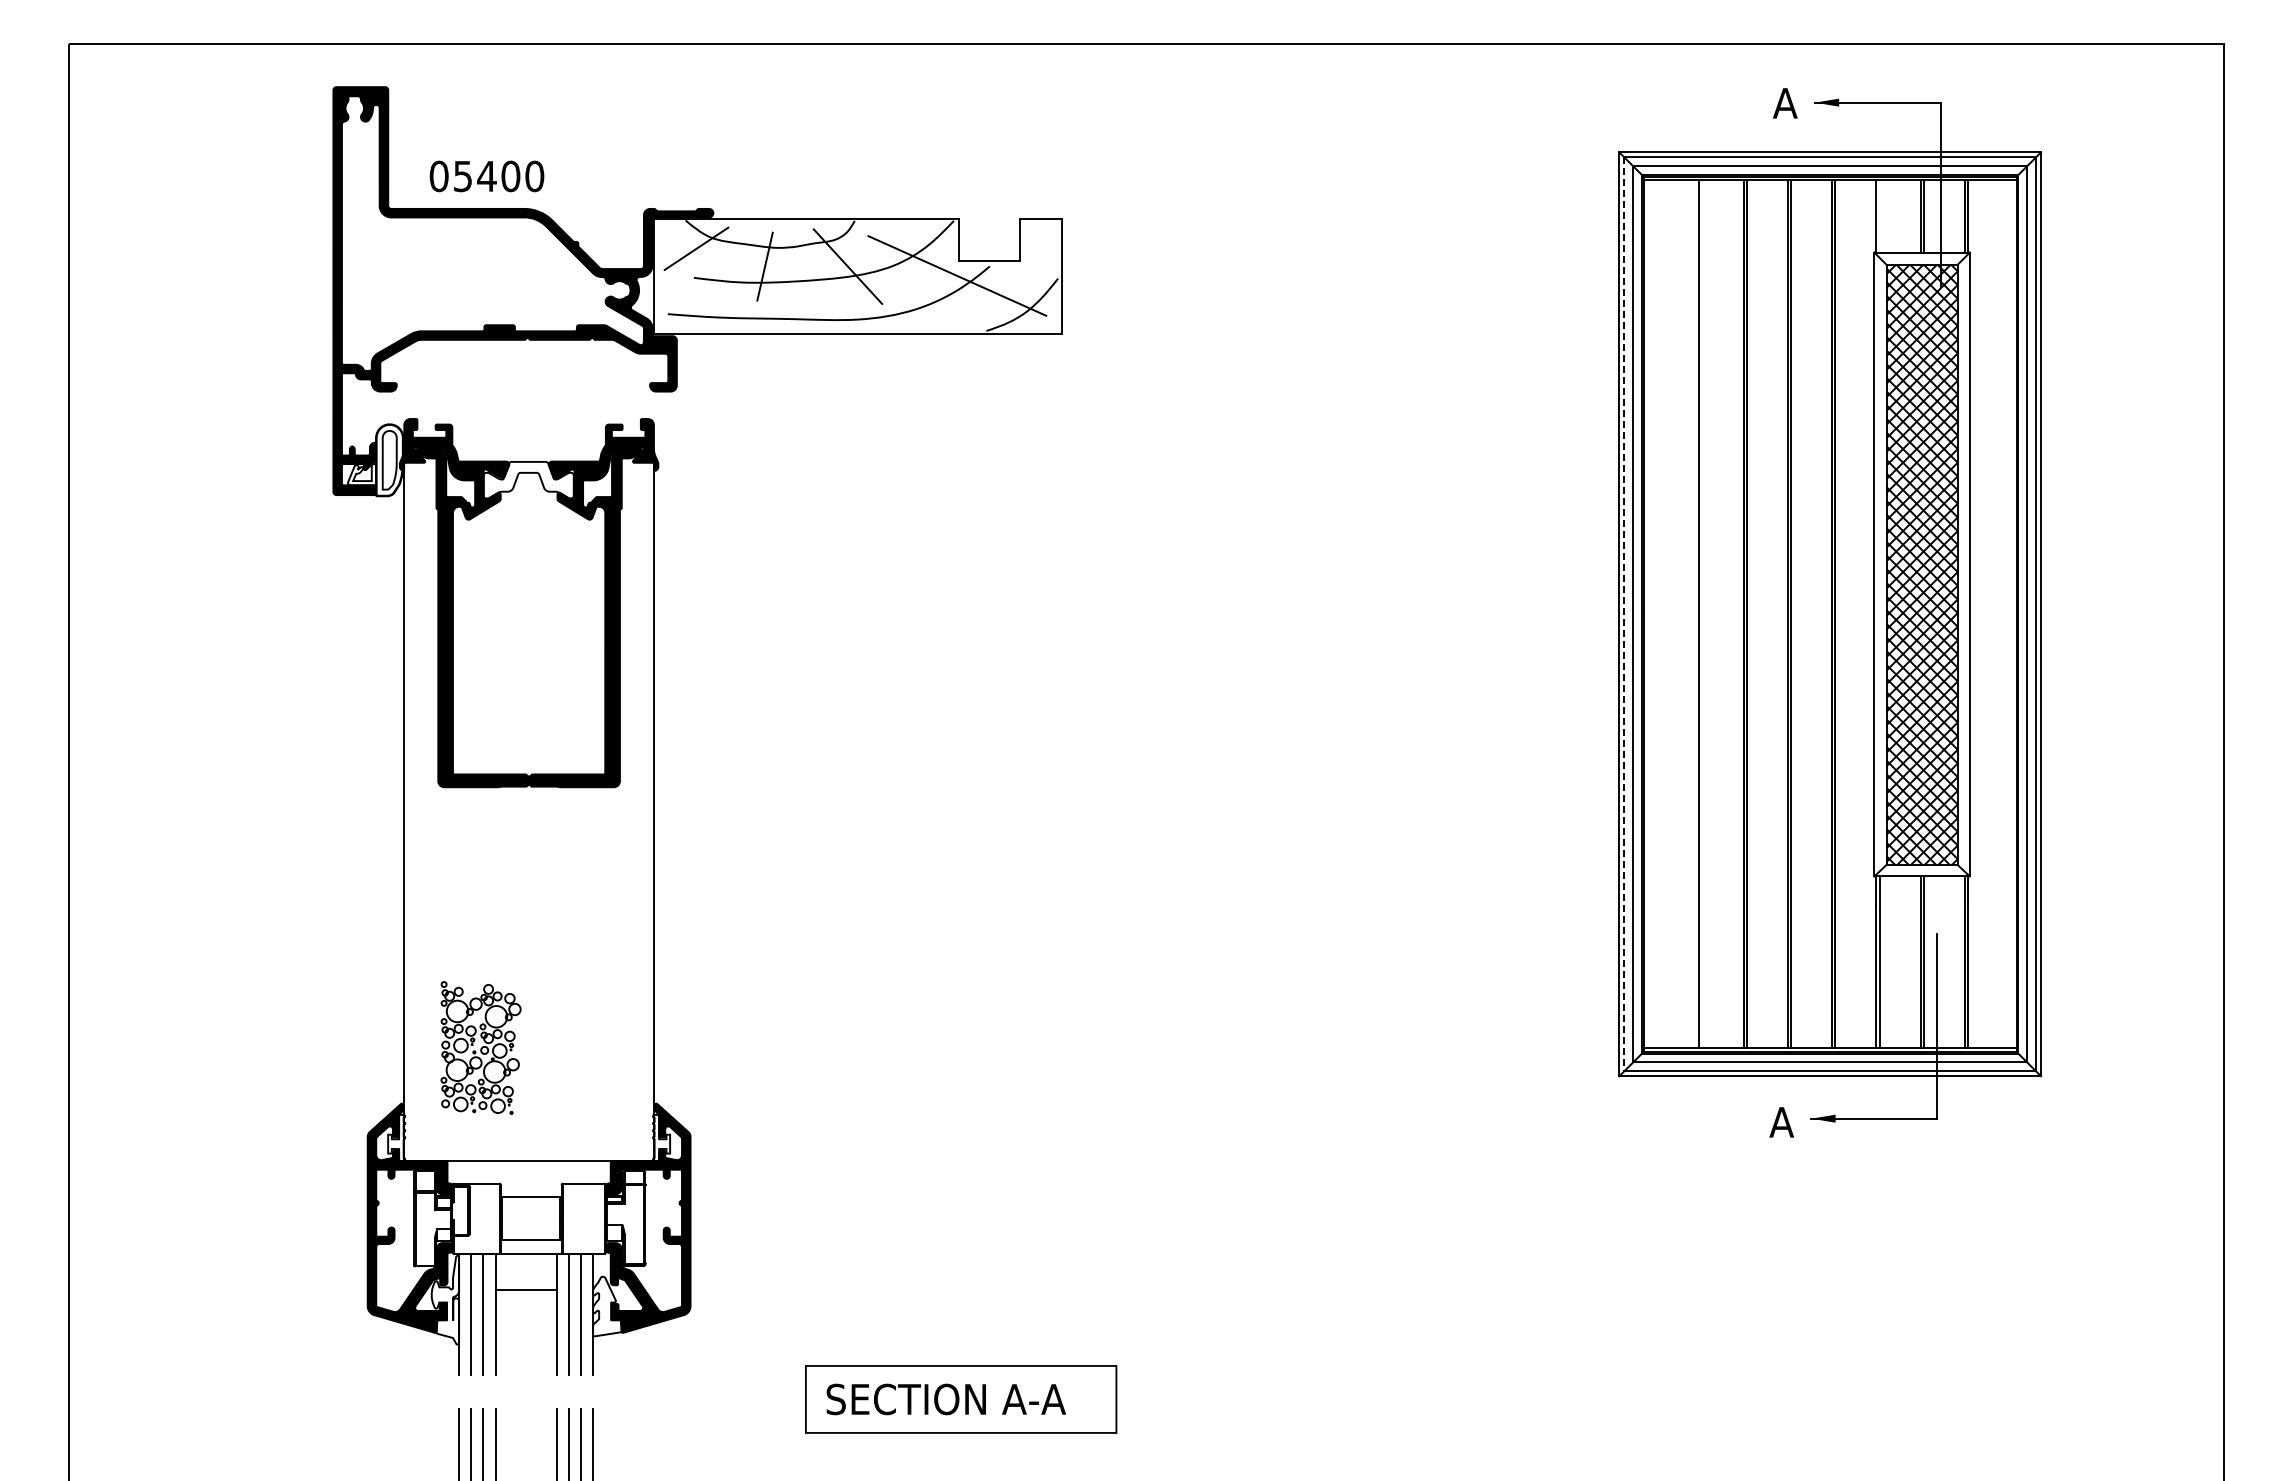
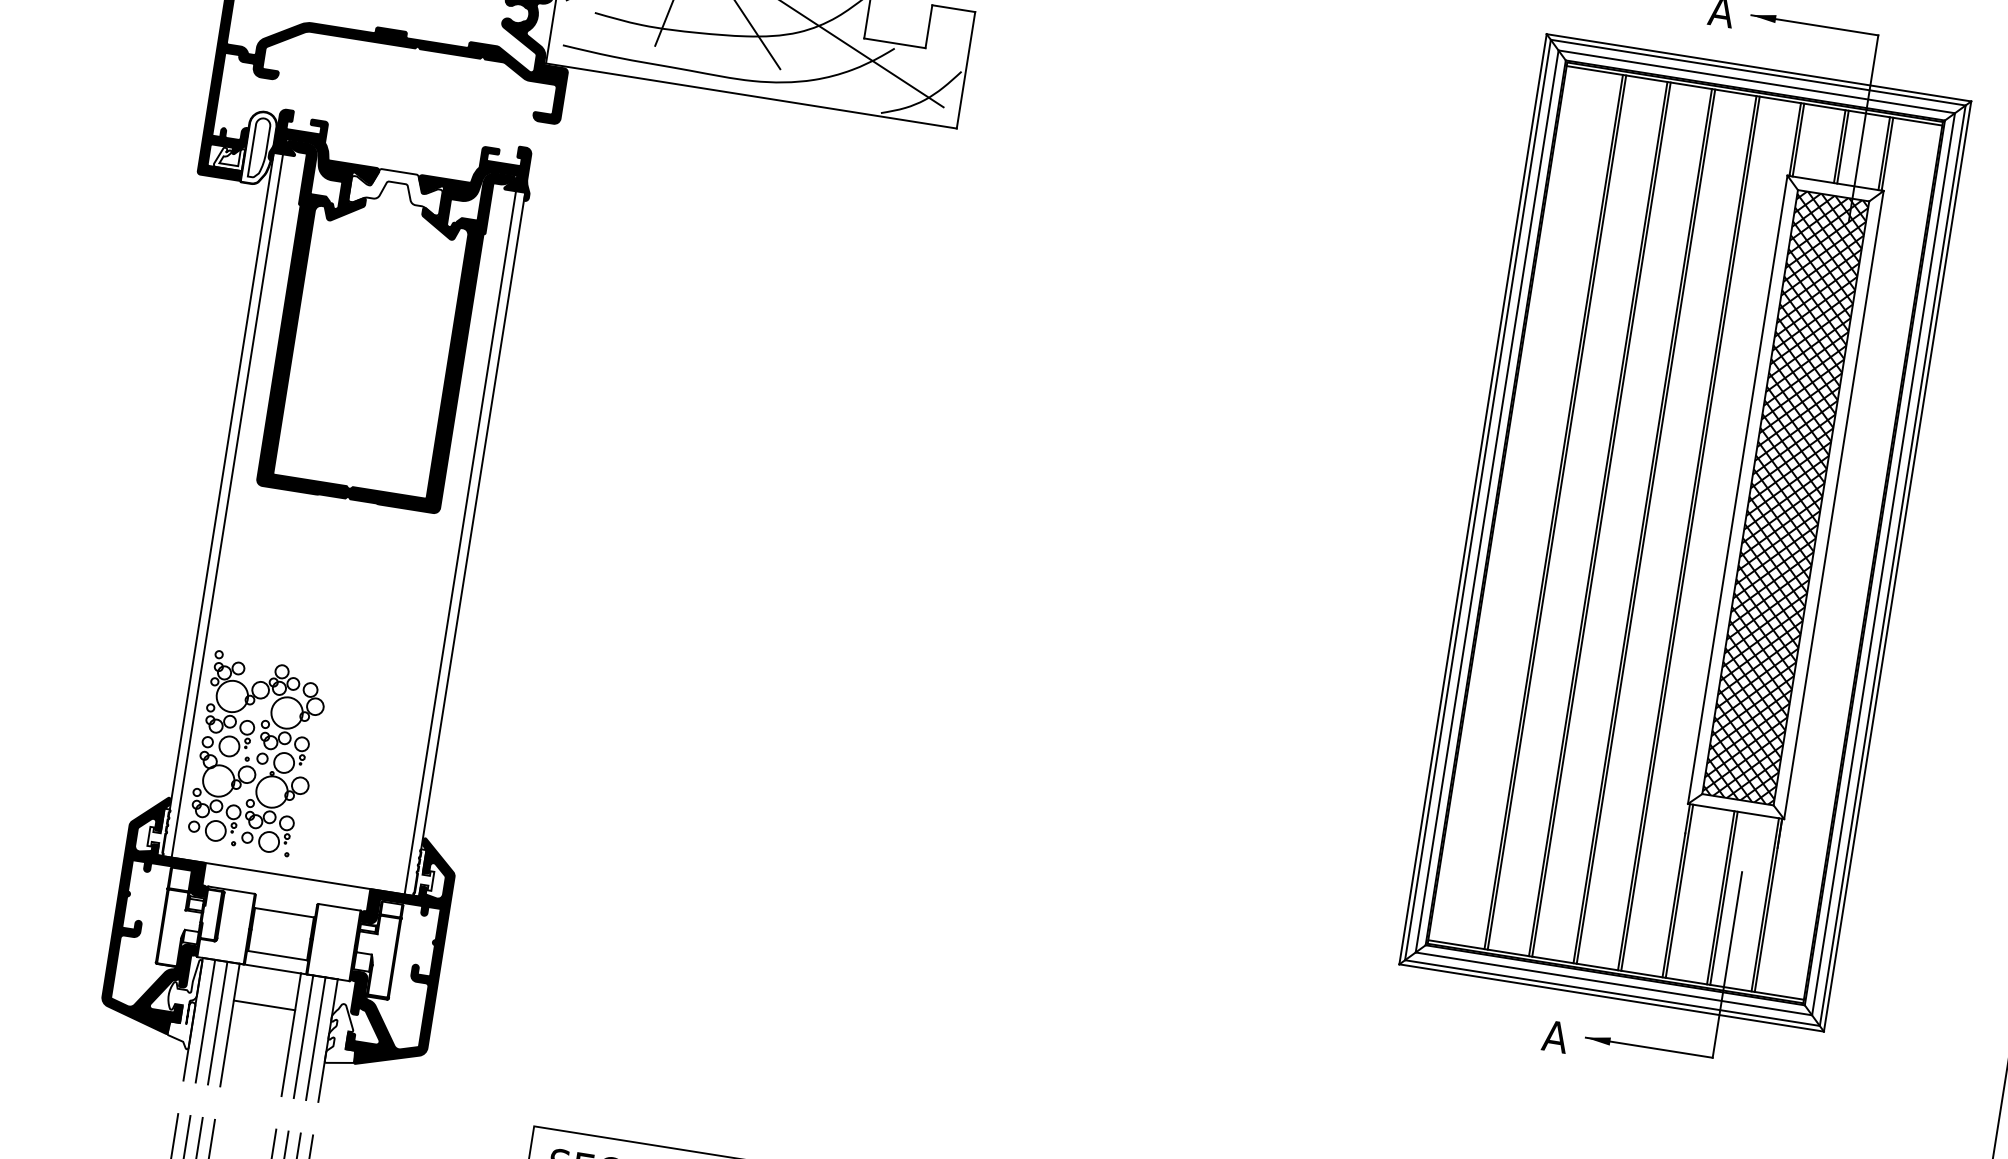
line: (1879, 216) -> (1798, 140), added
line: (1624, 614) -> (1478, 500), dashed -> solid
line: (1702, 614) -> (1556, 512), added
line: (413, 811) -> (227, 505), added
line: (644, 811) -> (460, 542), added
part: (480, 1047) -> (257, 753), size x1.43

